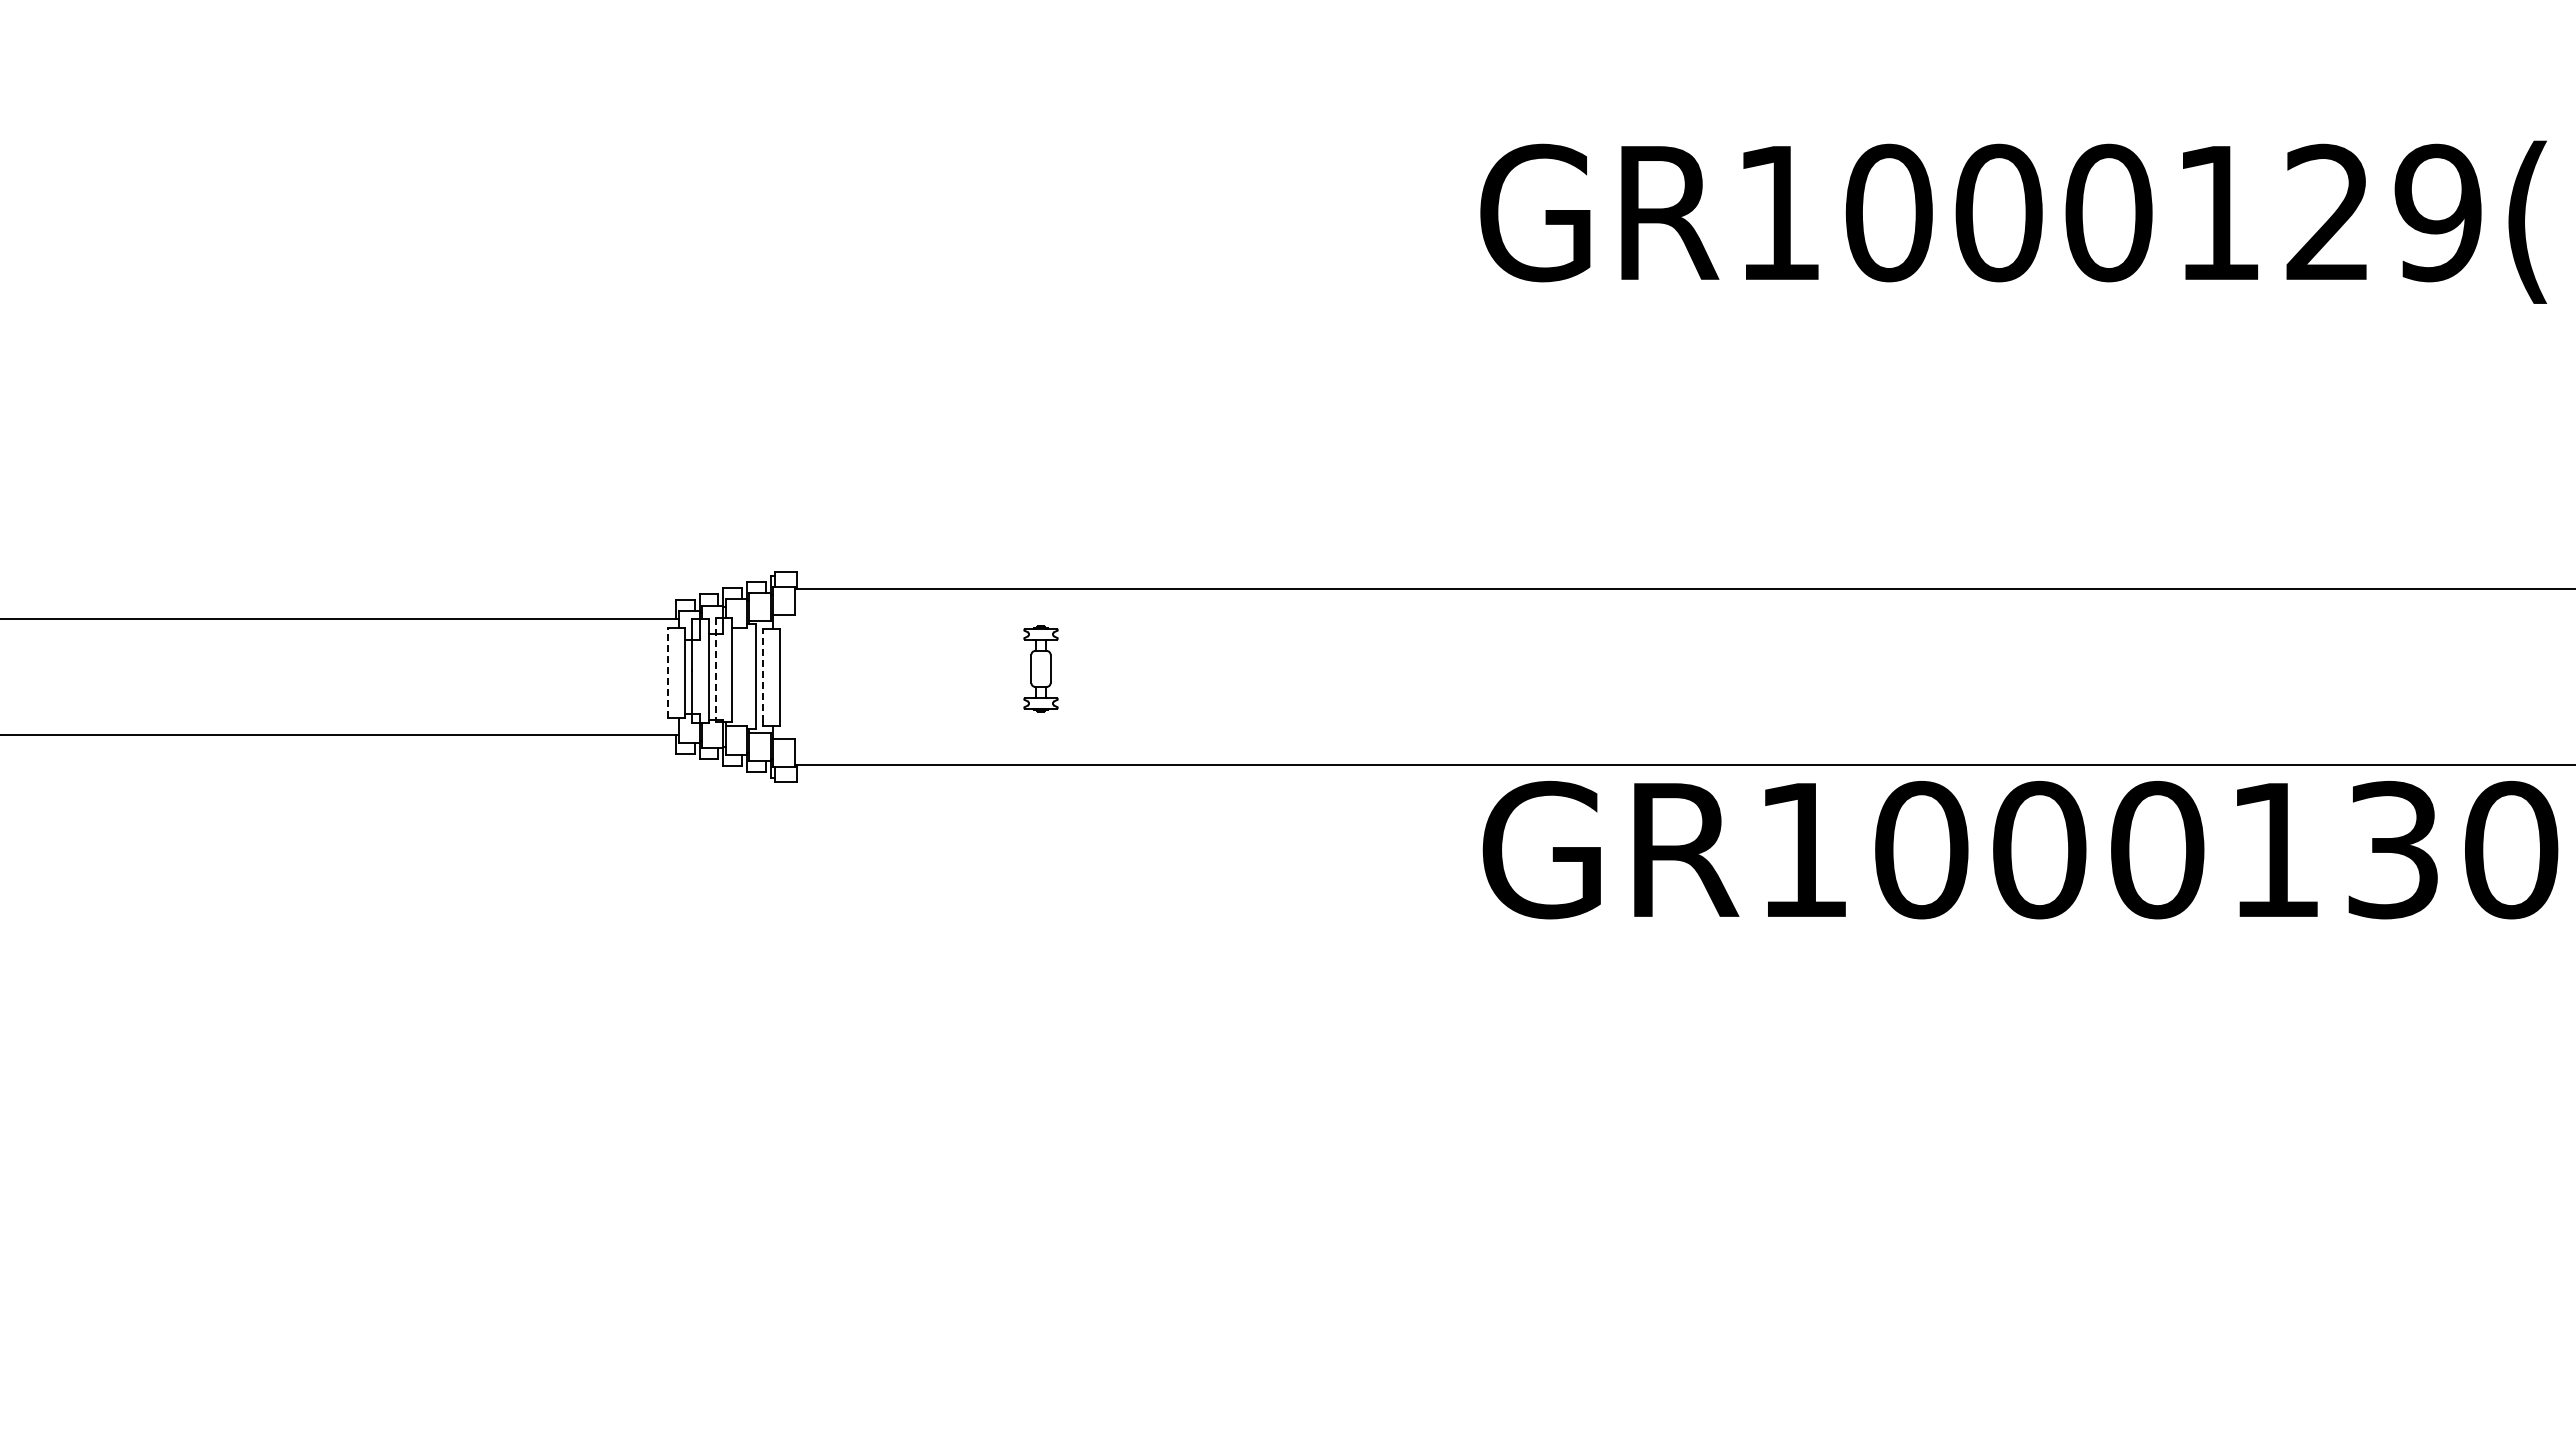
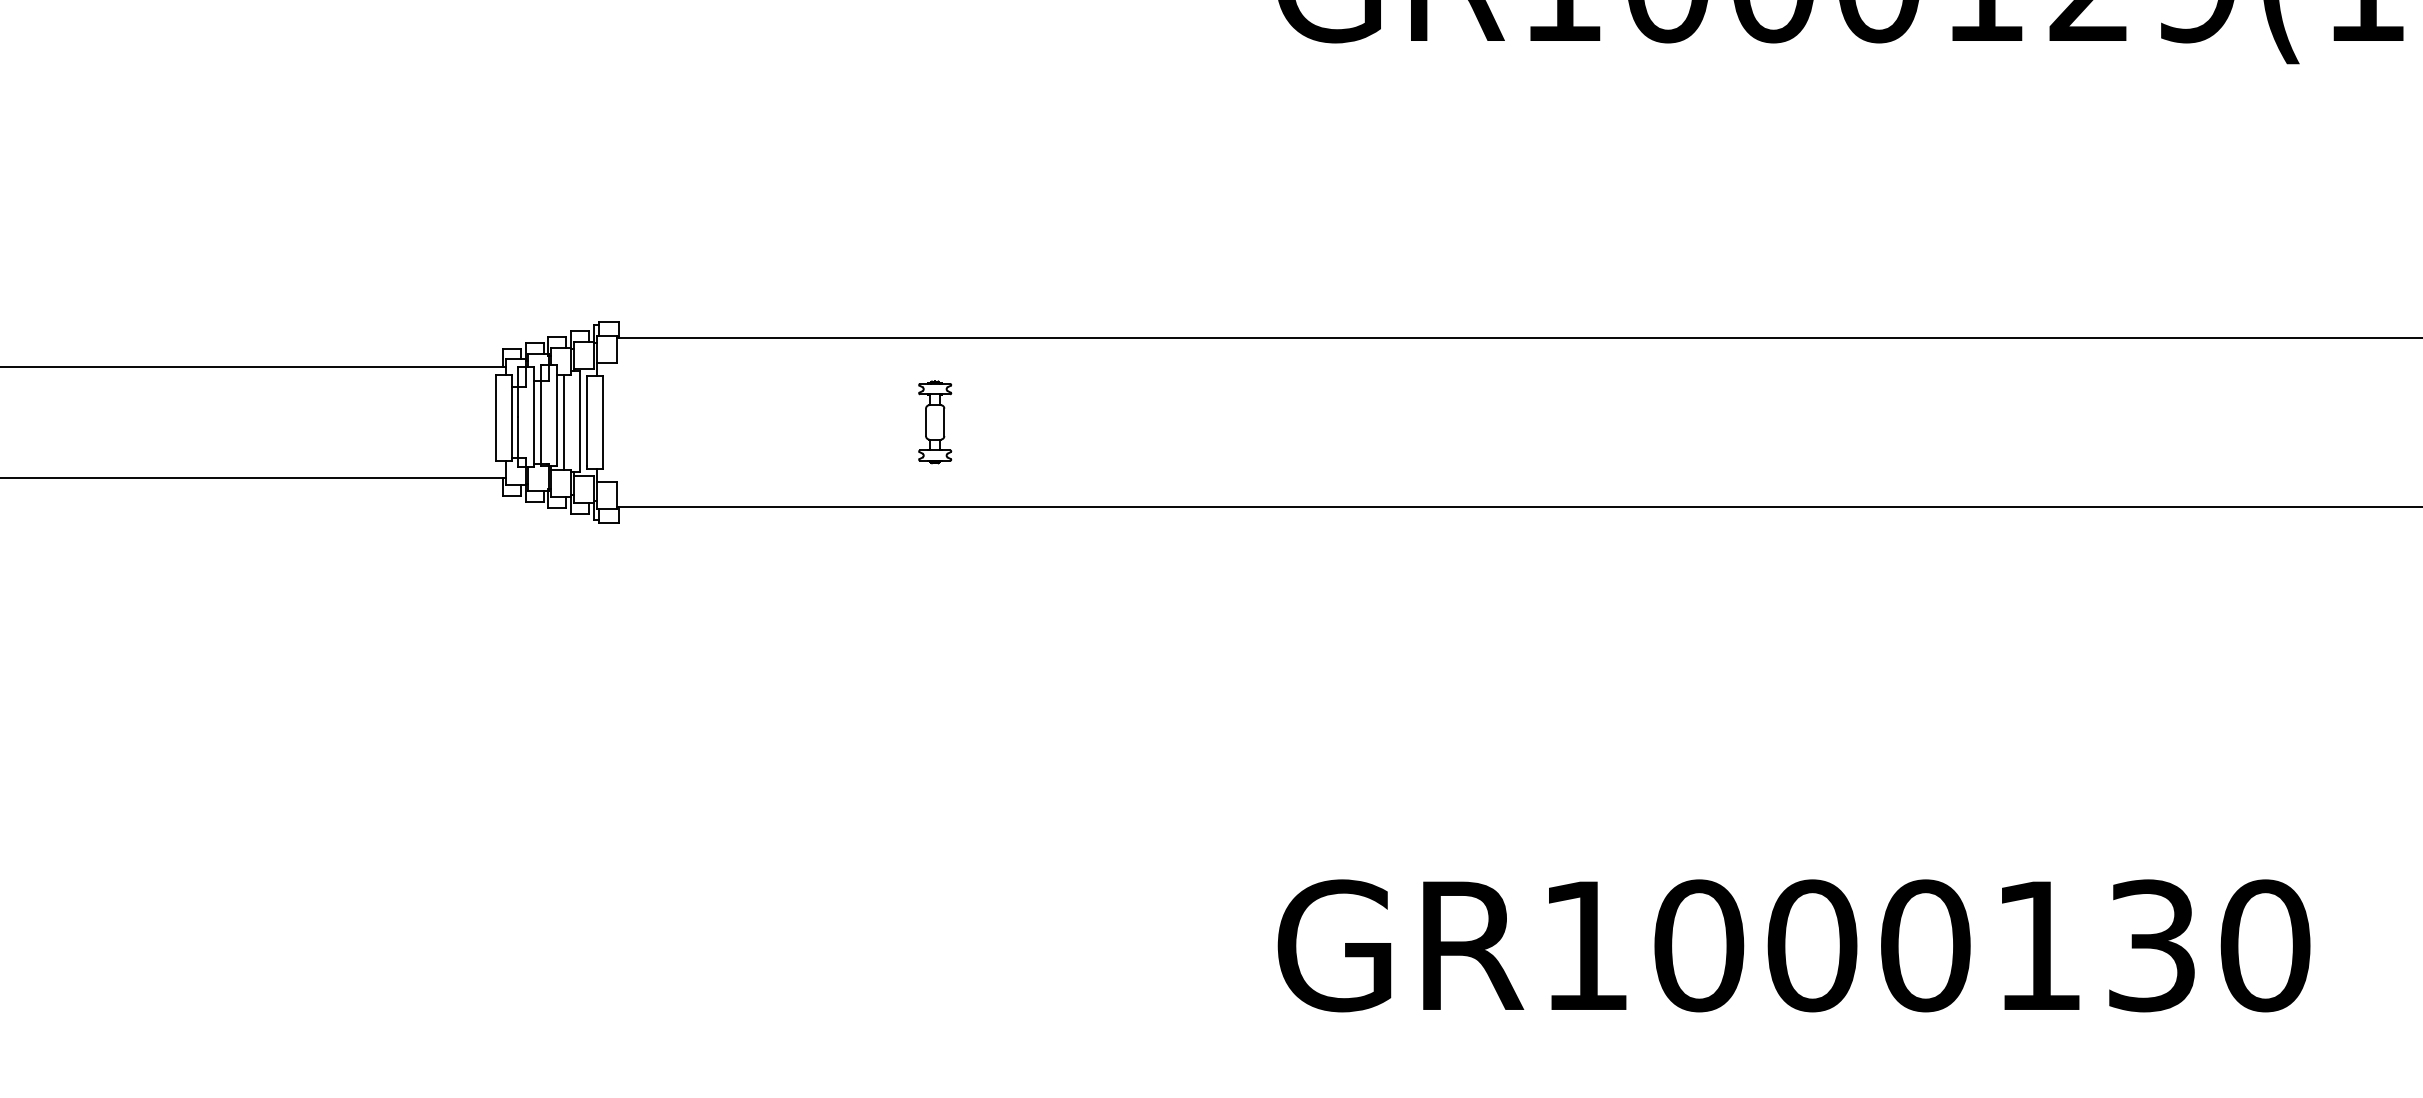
part: (1040, 668) -> (934, 421), moved
line: (715, 670) -> (541, 416), dashed -> solid
line: (668, 672) -> (495, 418), dashed -> solid
line: (763, 675) -> (587, 420), dashed -> solid
line: (739, 676) -> (564, 421), added
text: (2020, 850) -> (1794, 946), moved

